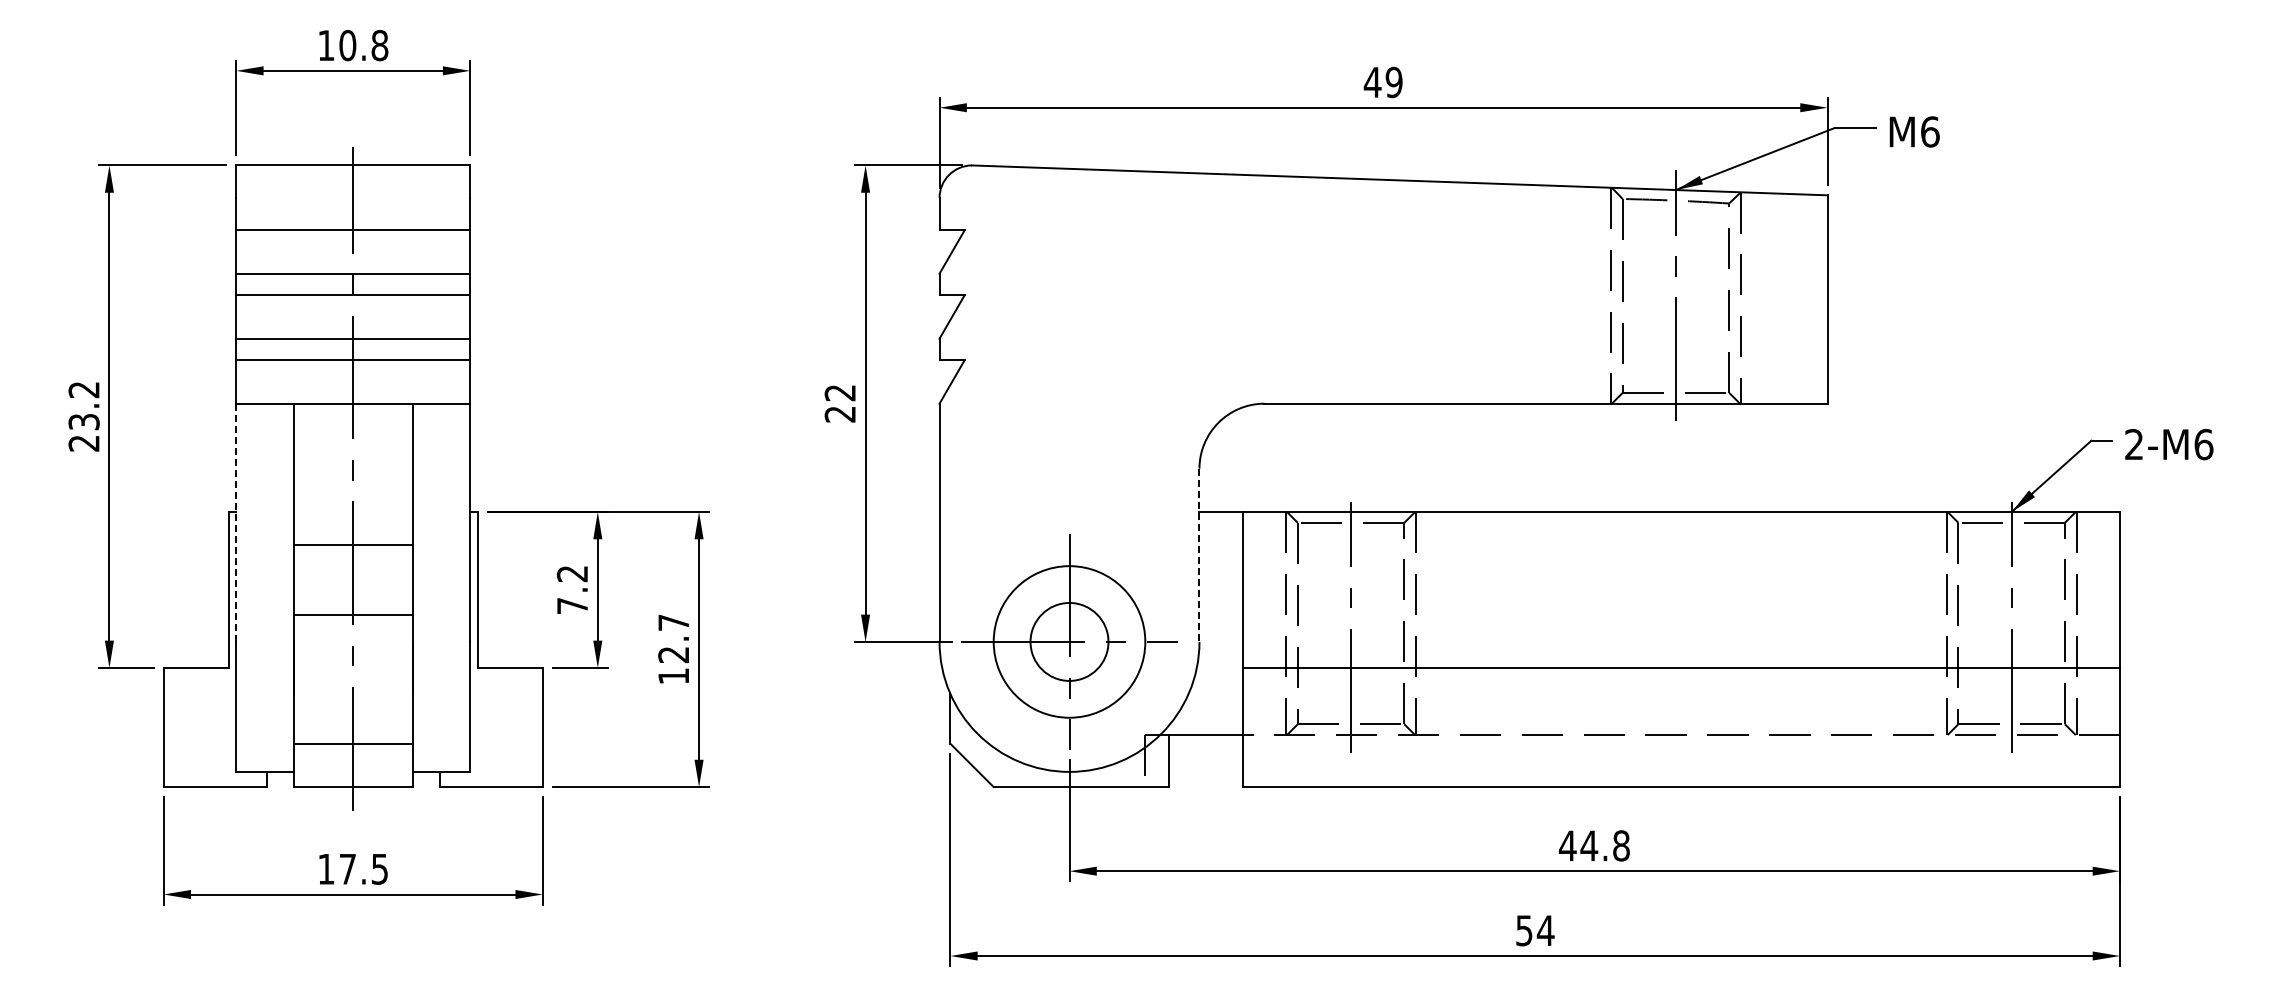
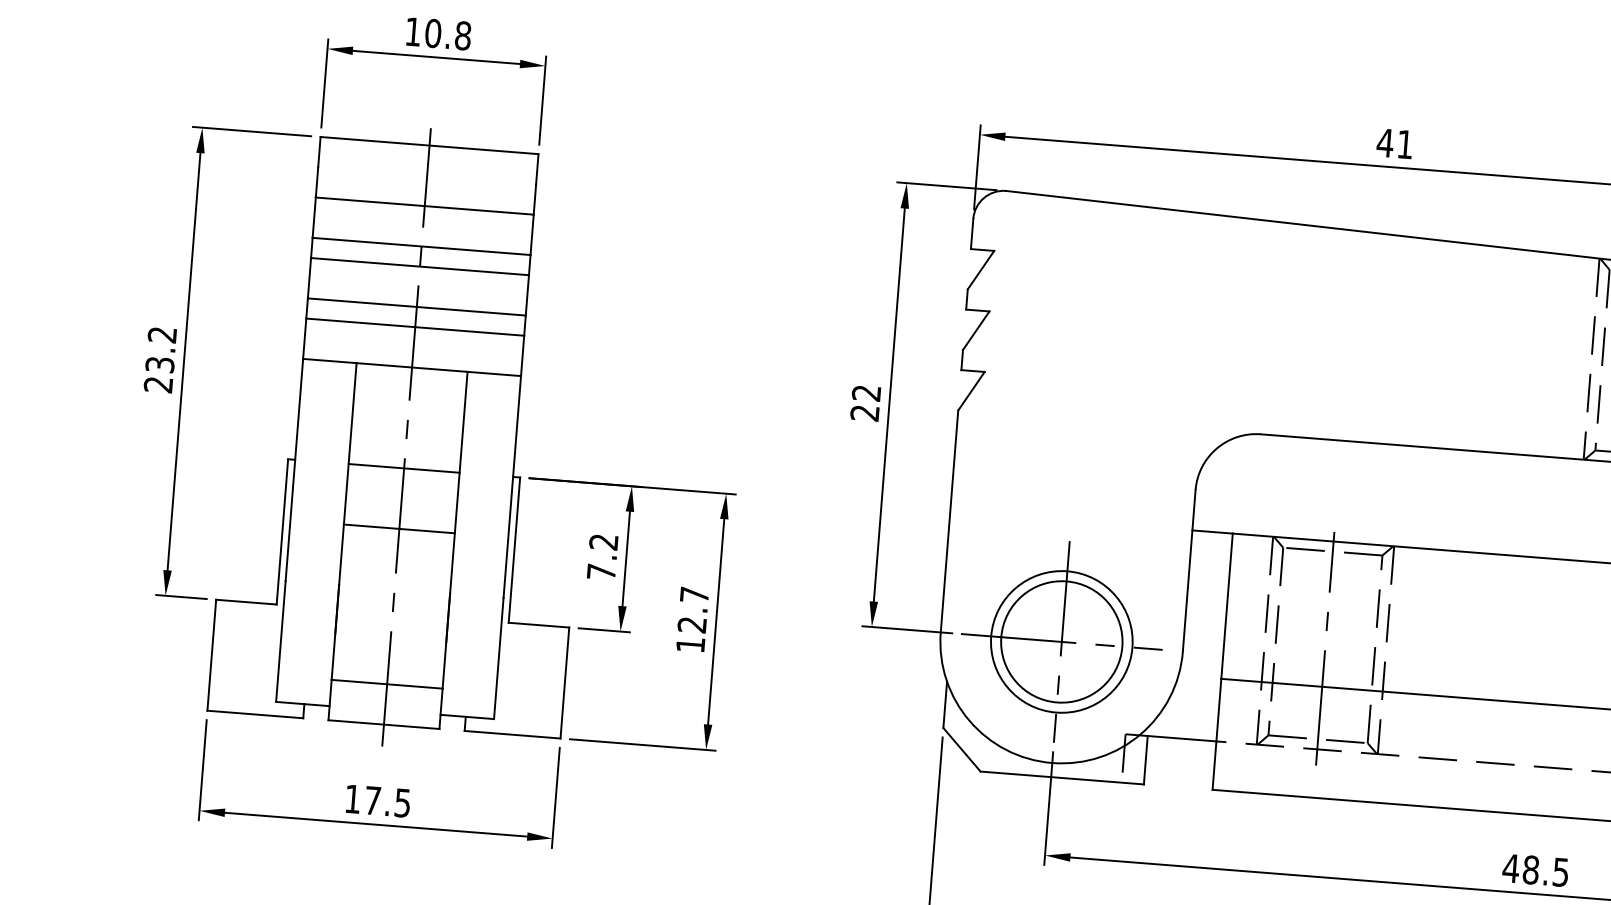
text: (1393, 82) -> (1404, 144), 49 -> 41
line: (236, 523) -> (294, 470), dashed -> solid
line: (352, 545) -> (403, 468), moved
line: (1199, 555) -> (1189, 570), dashed -> solid
line: (352, 614) -> (398, 528), moved
circle: (1069, 641) -> (1061, 641), size x1.67
text: (1604, 845) -> (1545, 870), 44.8 -> 48.5

